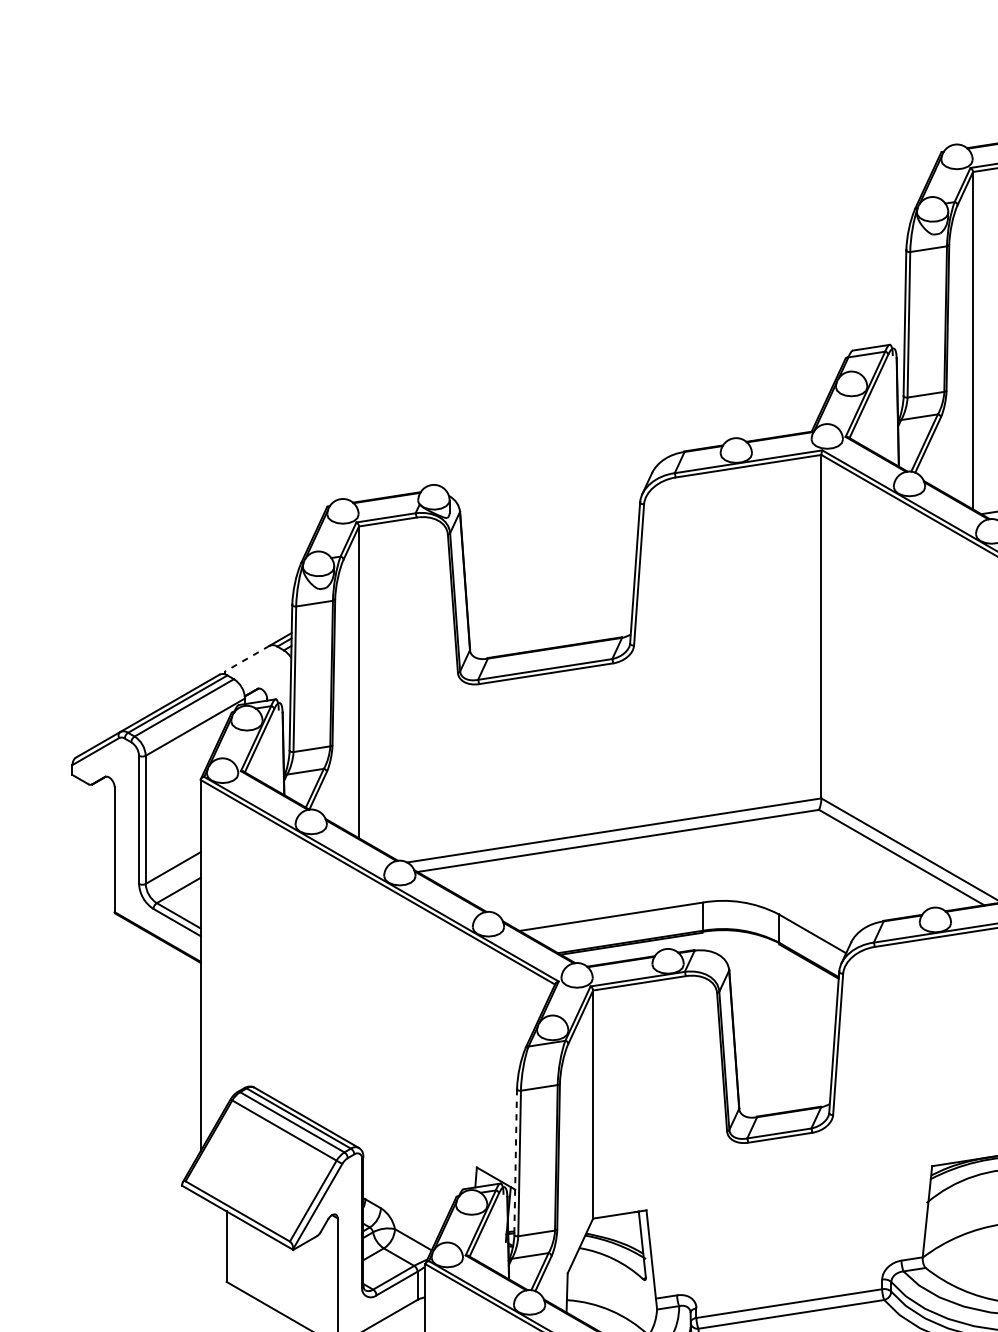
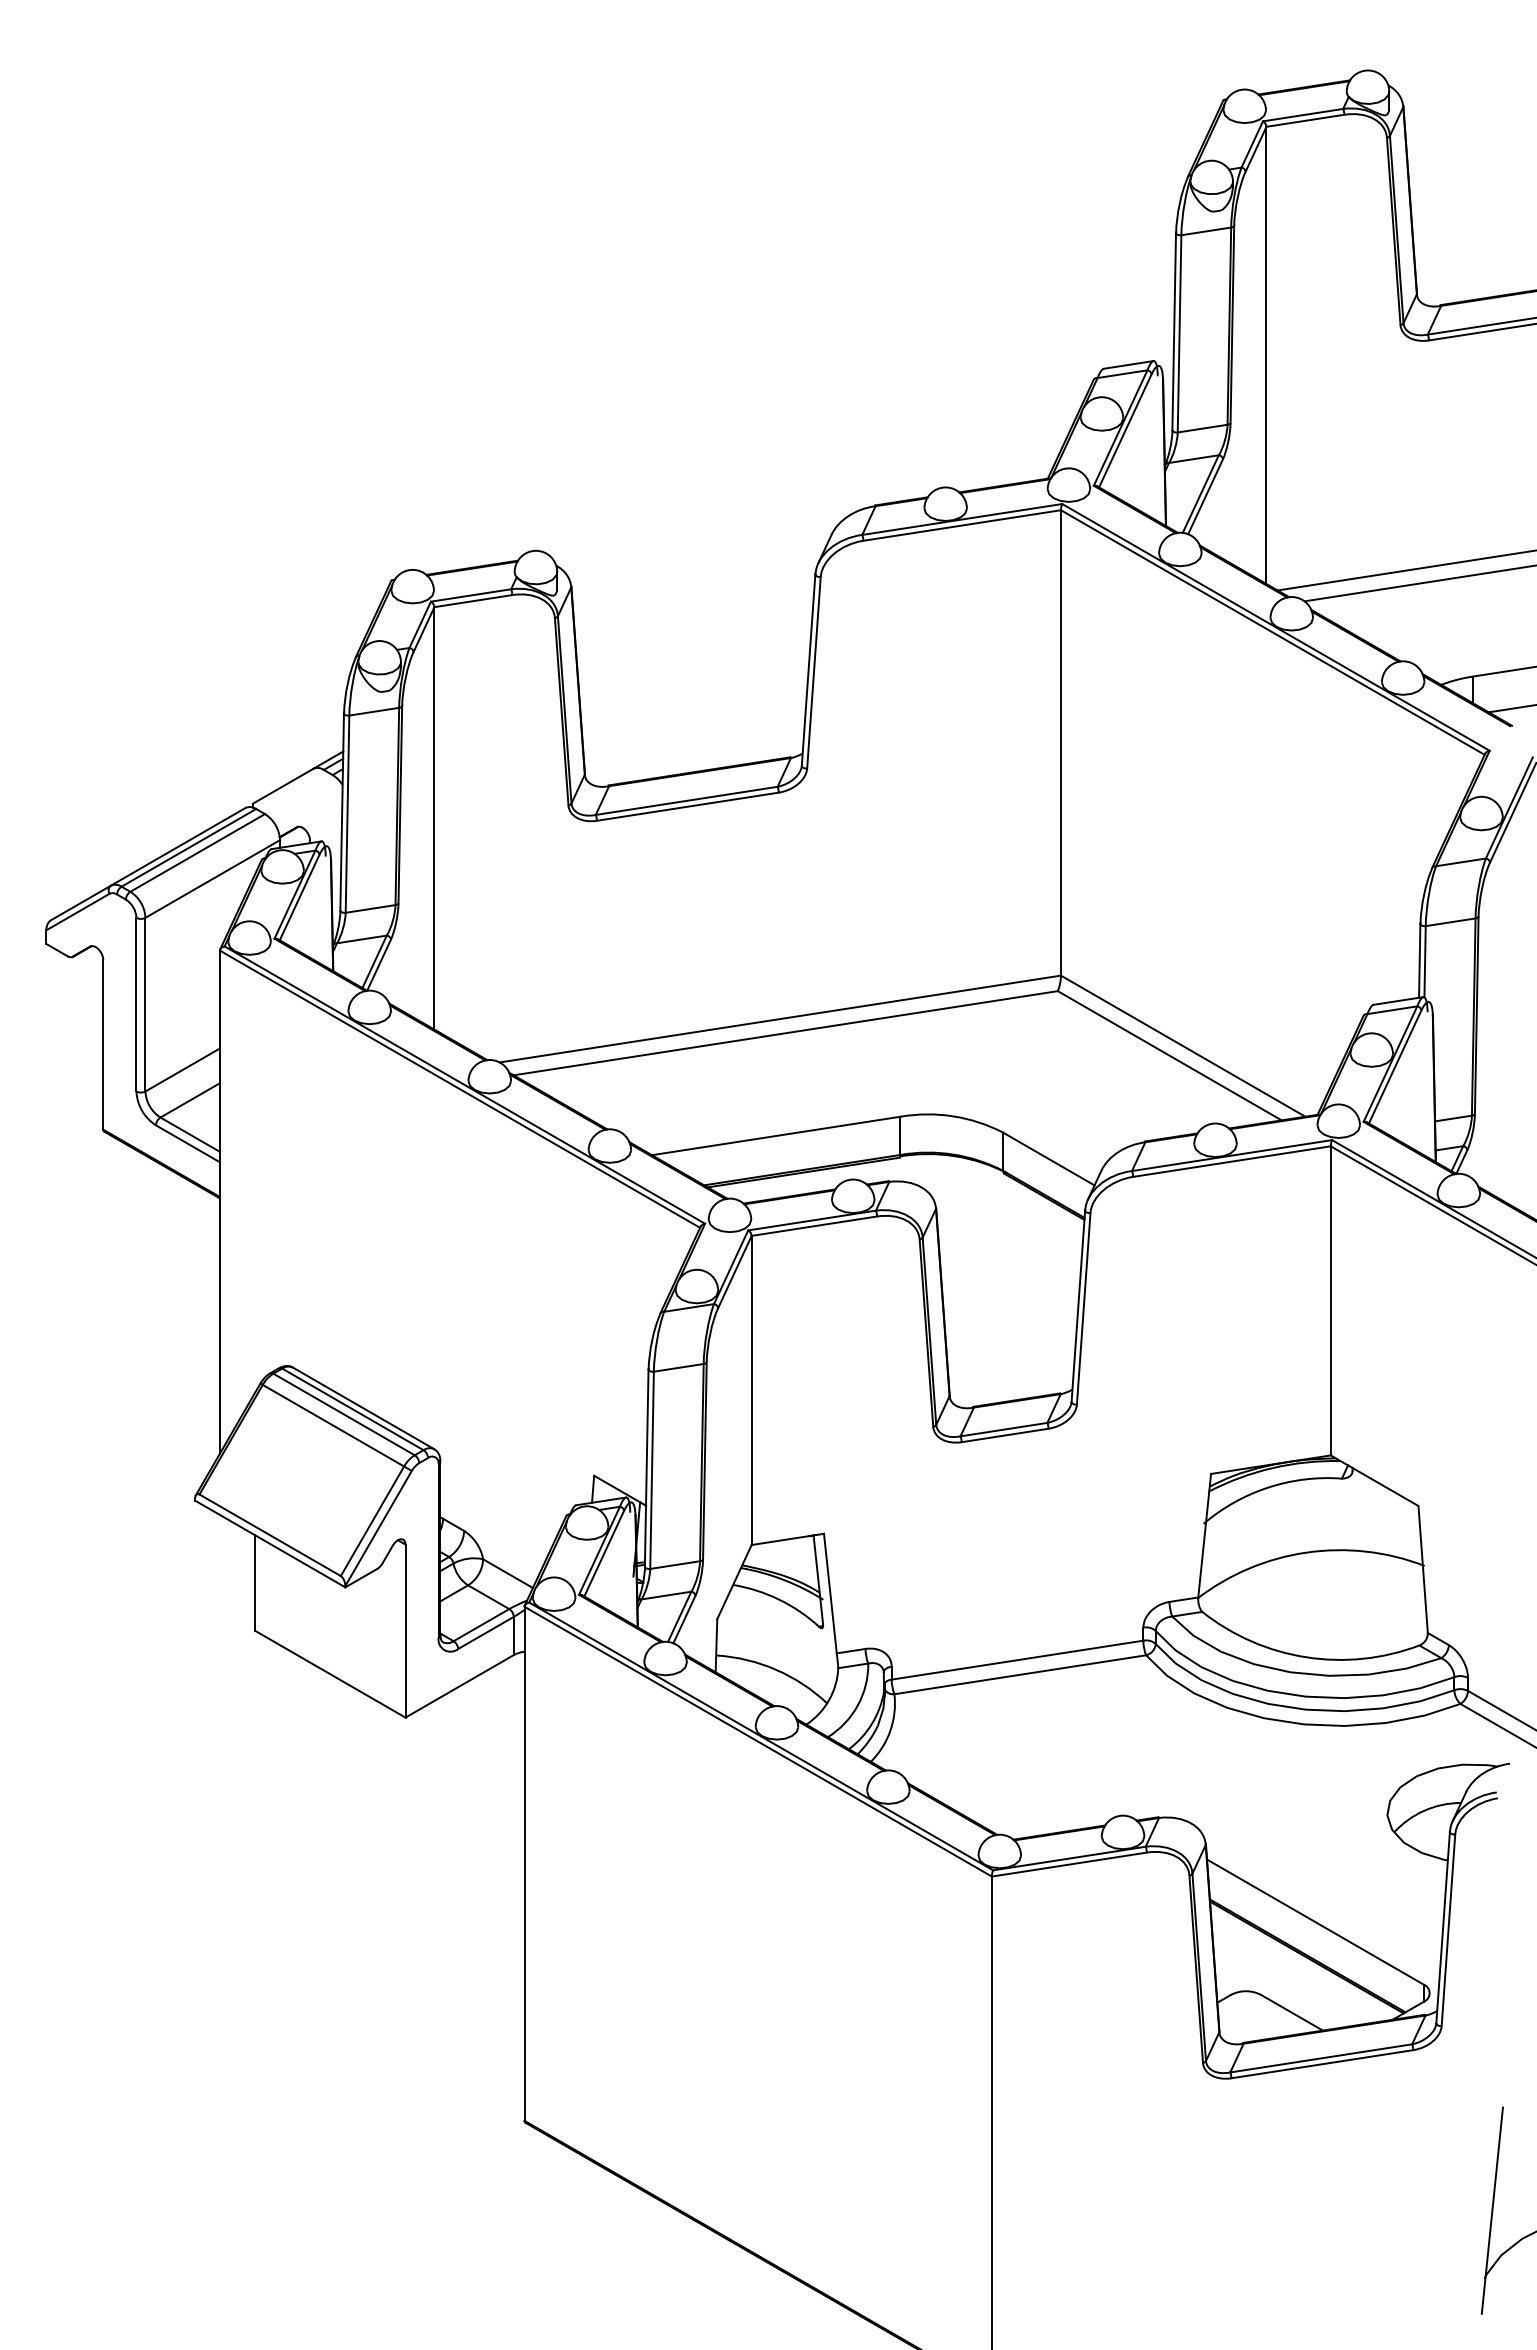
line: (247, 658) -> (283, 786), dashed -> solid
line: (515, 1162) -> (646, 1468), dashed -> solid

